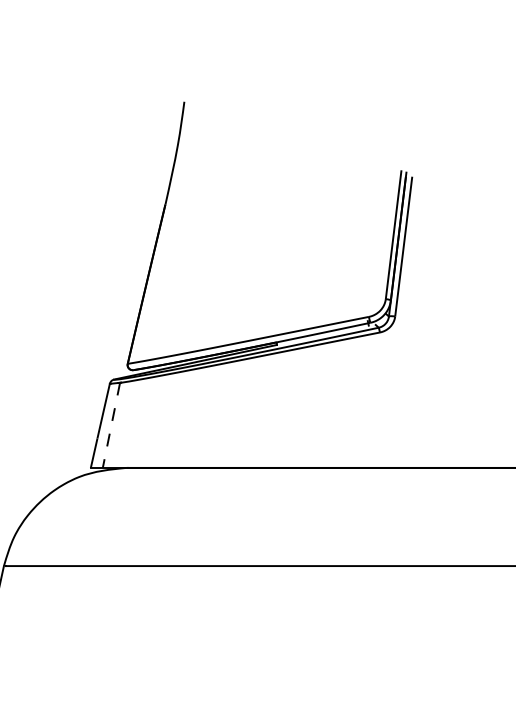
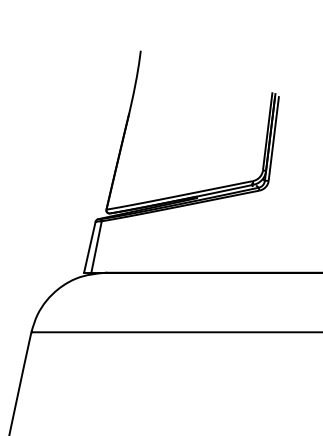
line: (111, 426) -> (96, 247), dashed -> solid

